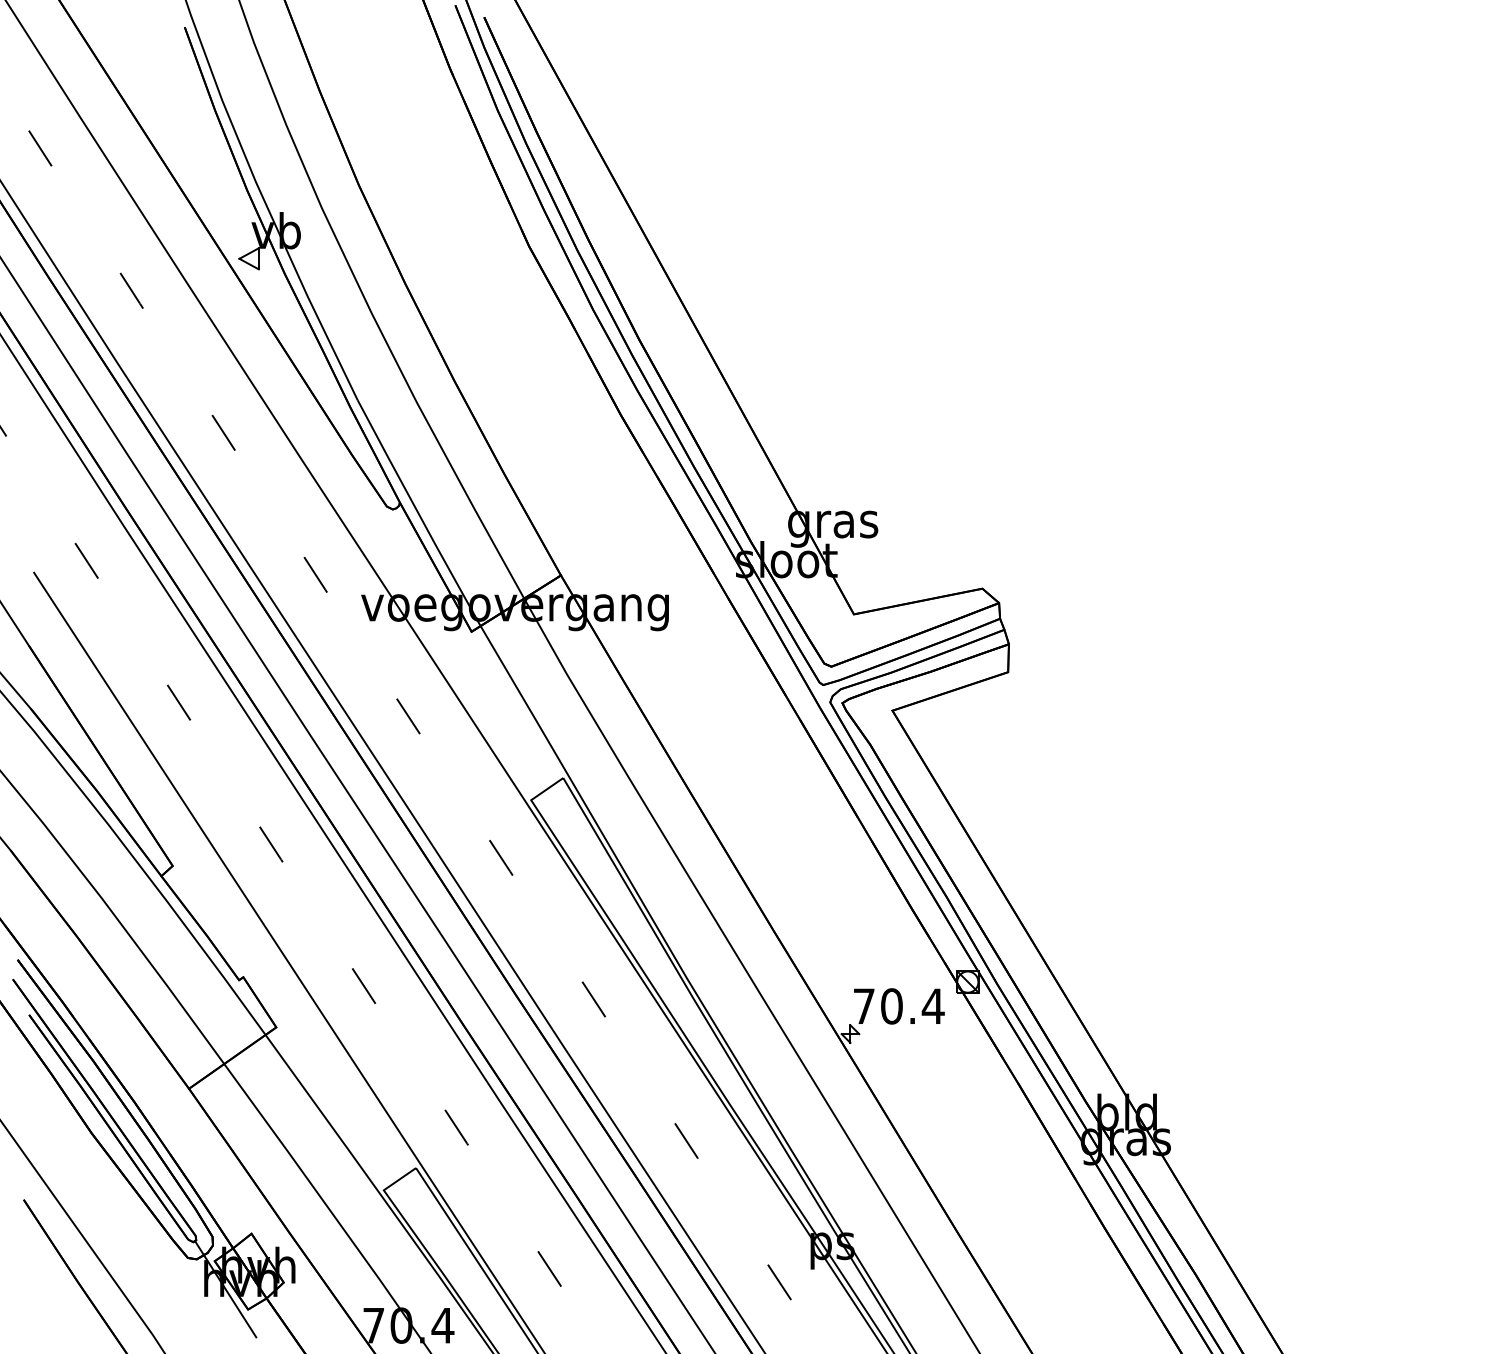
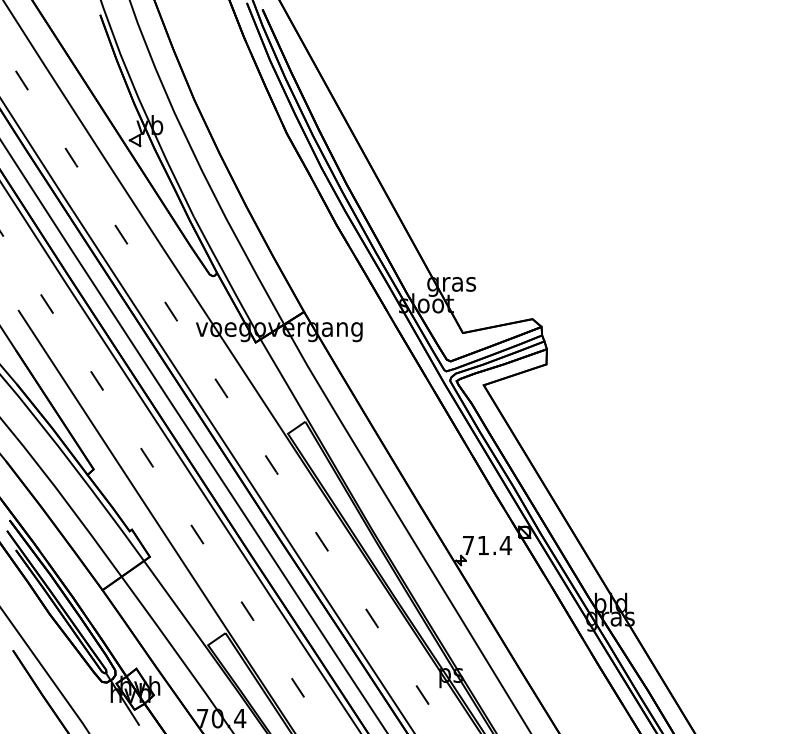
text: (891, 1006) -> (483, 545), 70.4 -> 71.4

